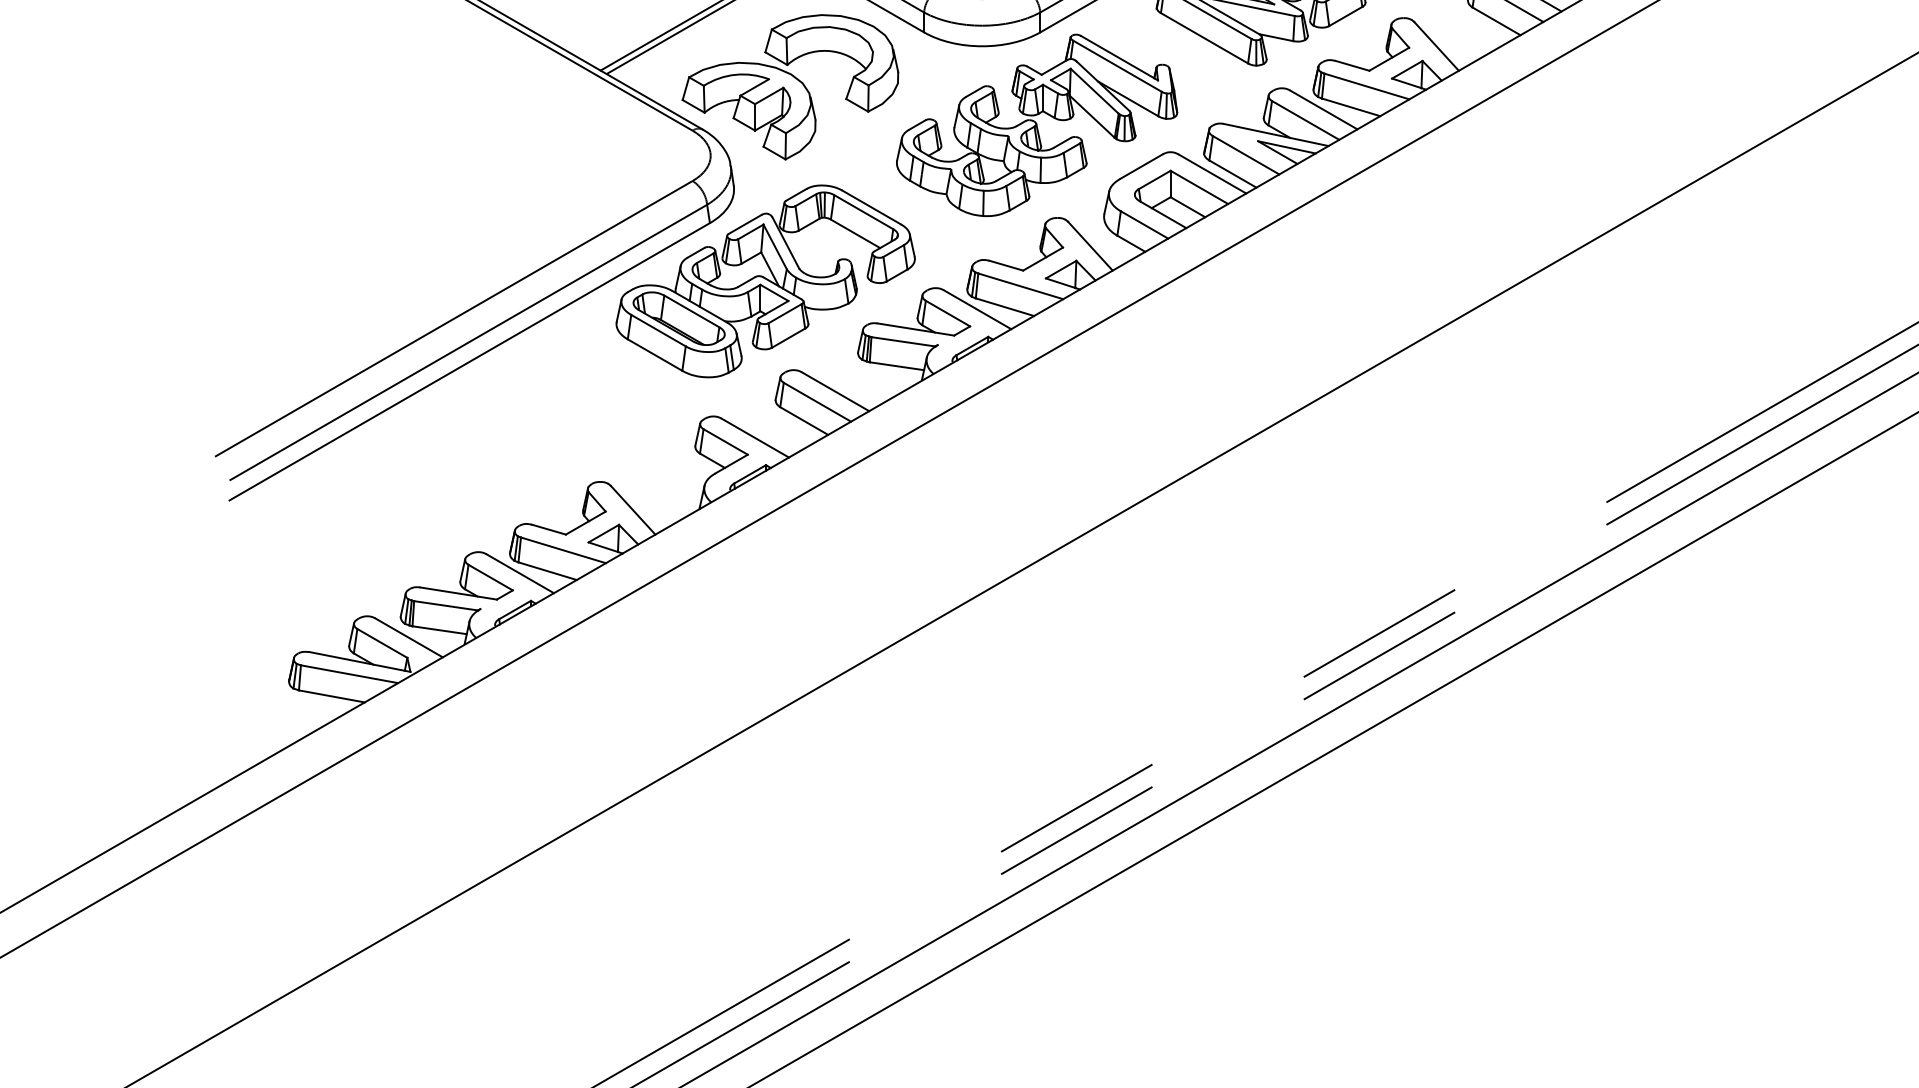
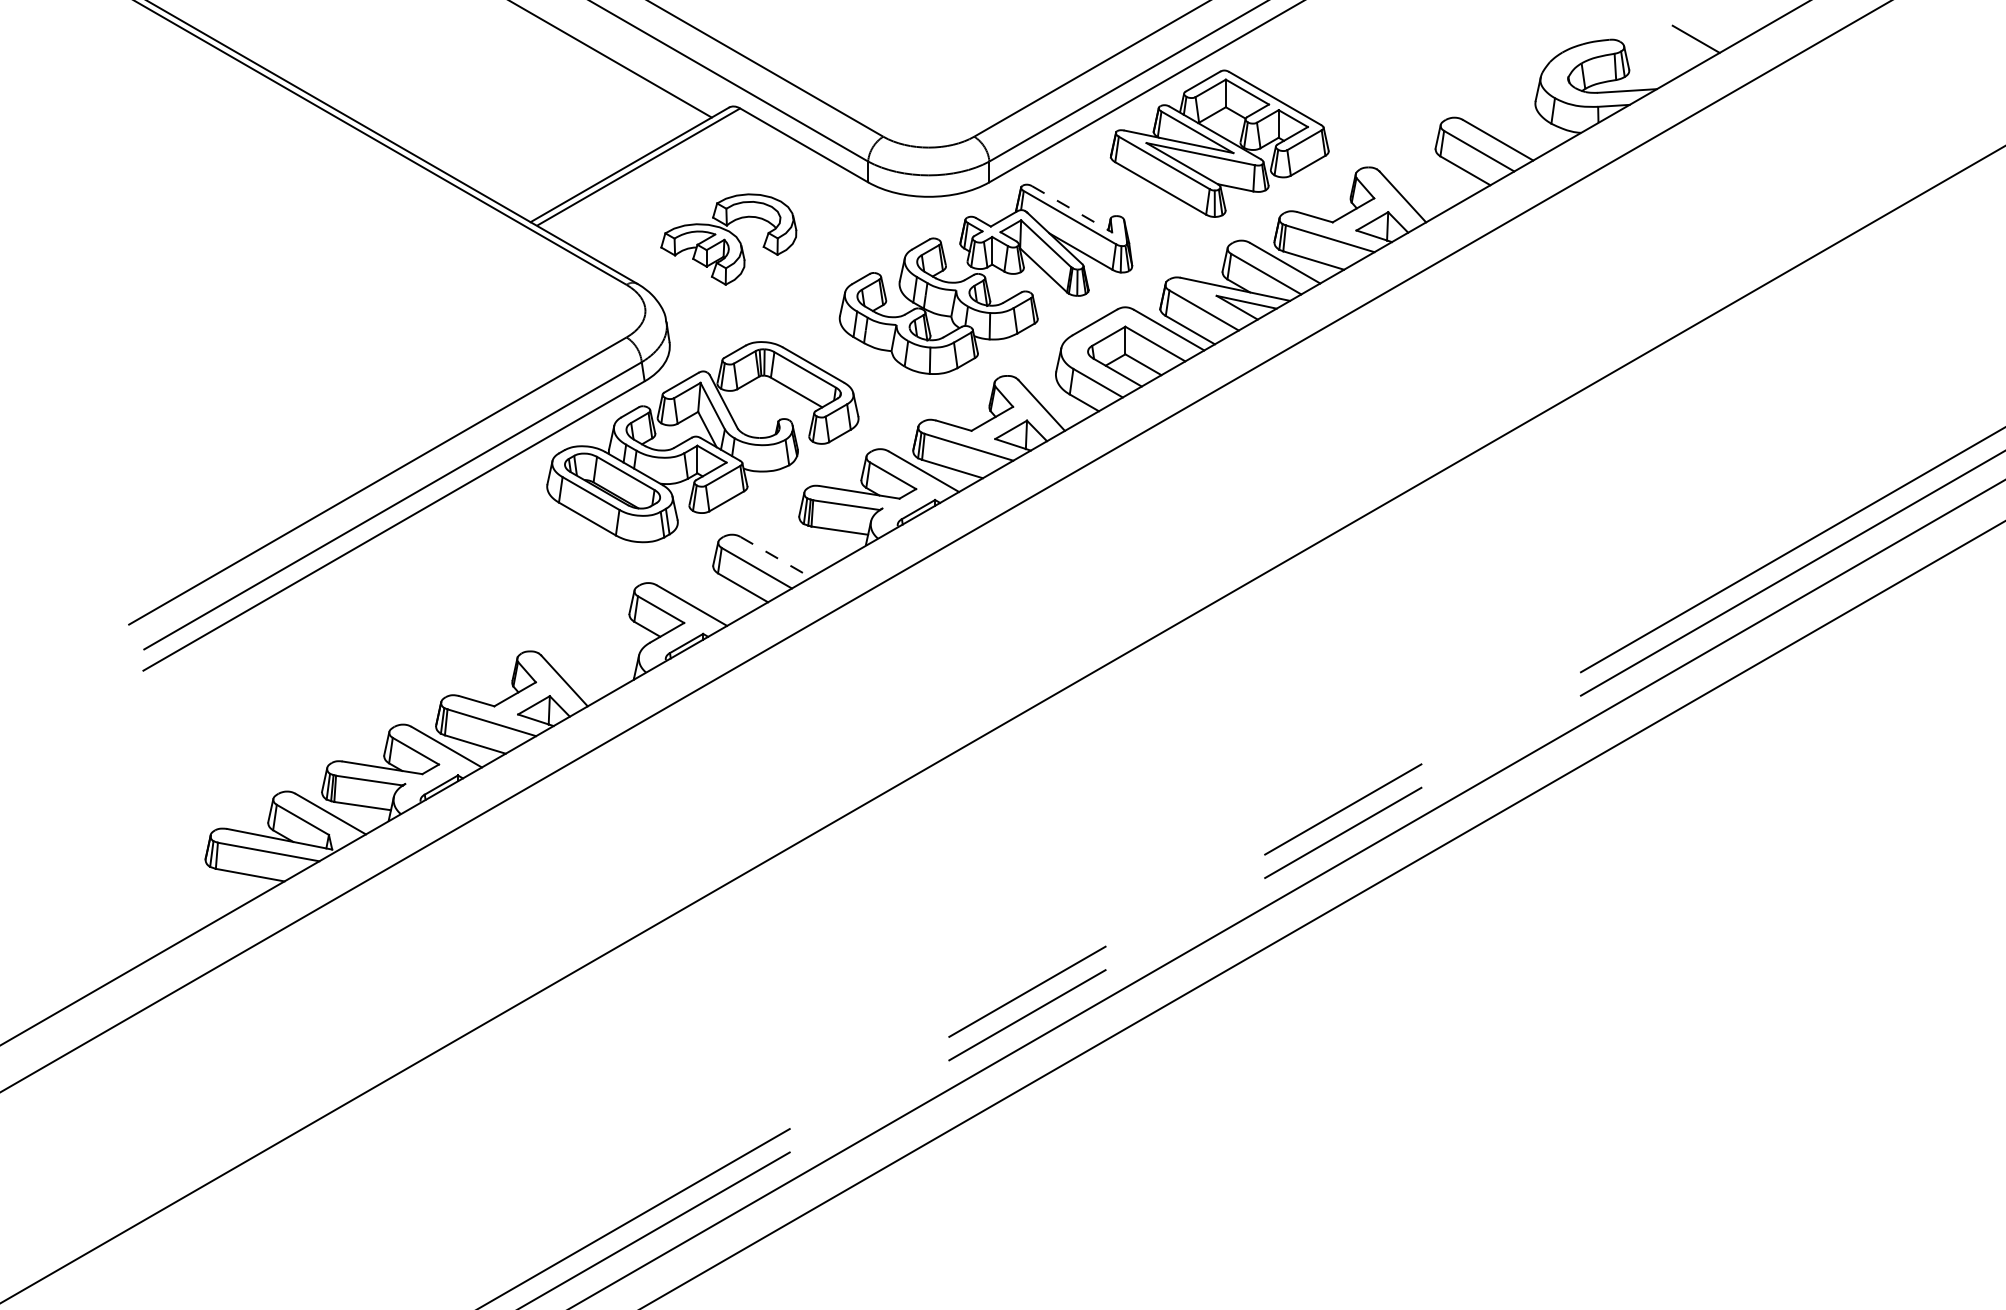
line: (1119, 58) -> (1072, 209), solid -> dashed
part: (790, 87) -> (728, 239), size x0.6
line: (835, 391) -> (775, 557), solid -> dashed

